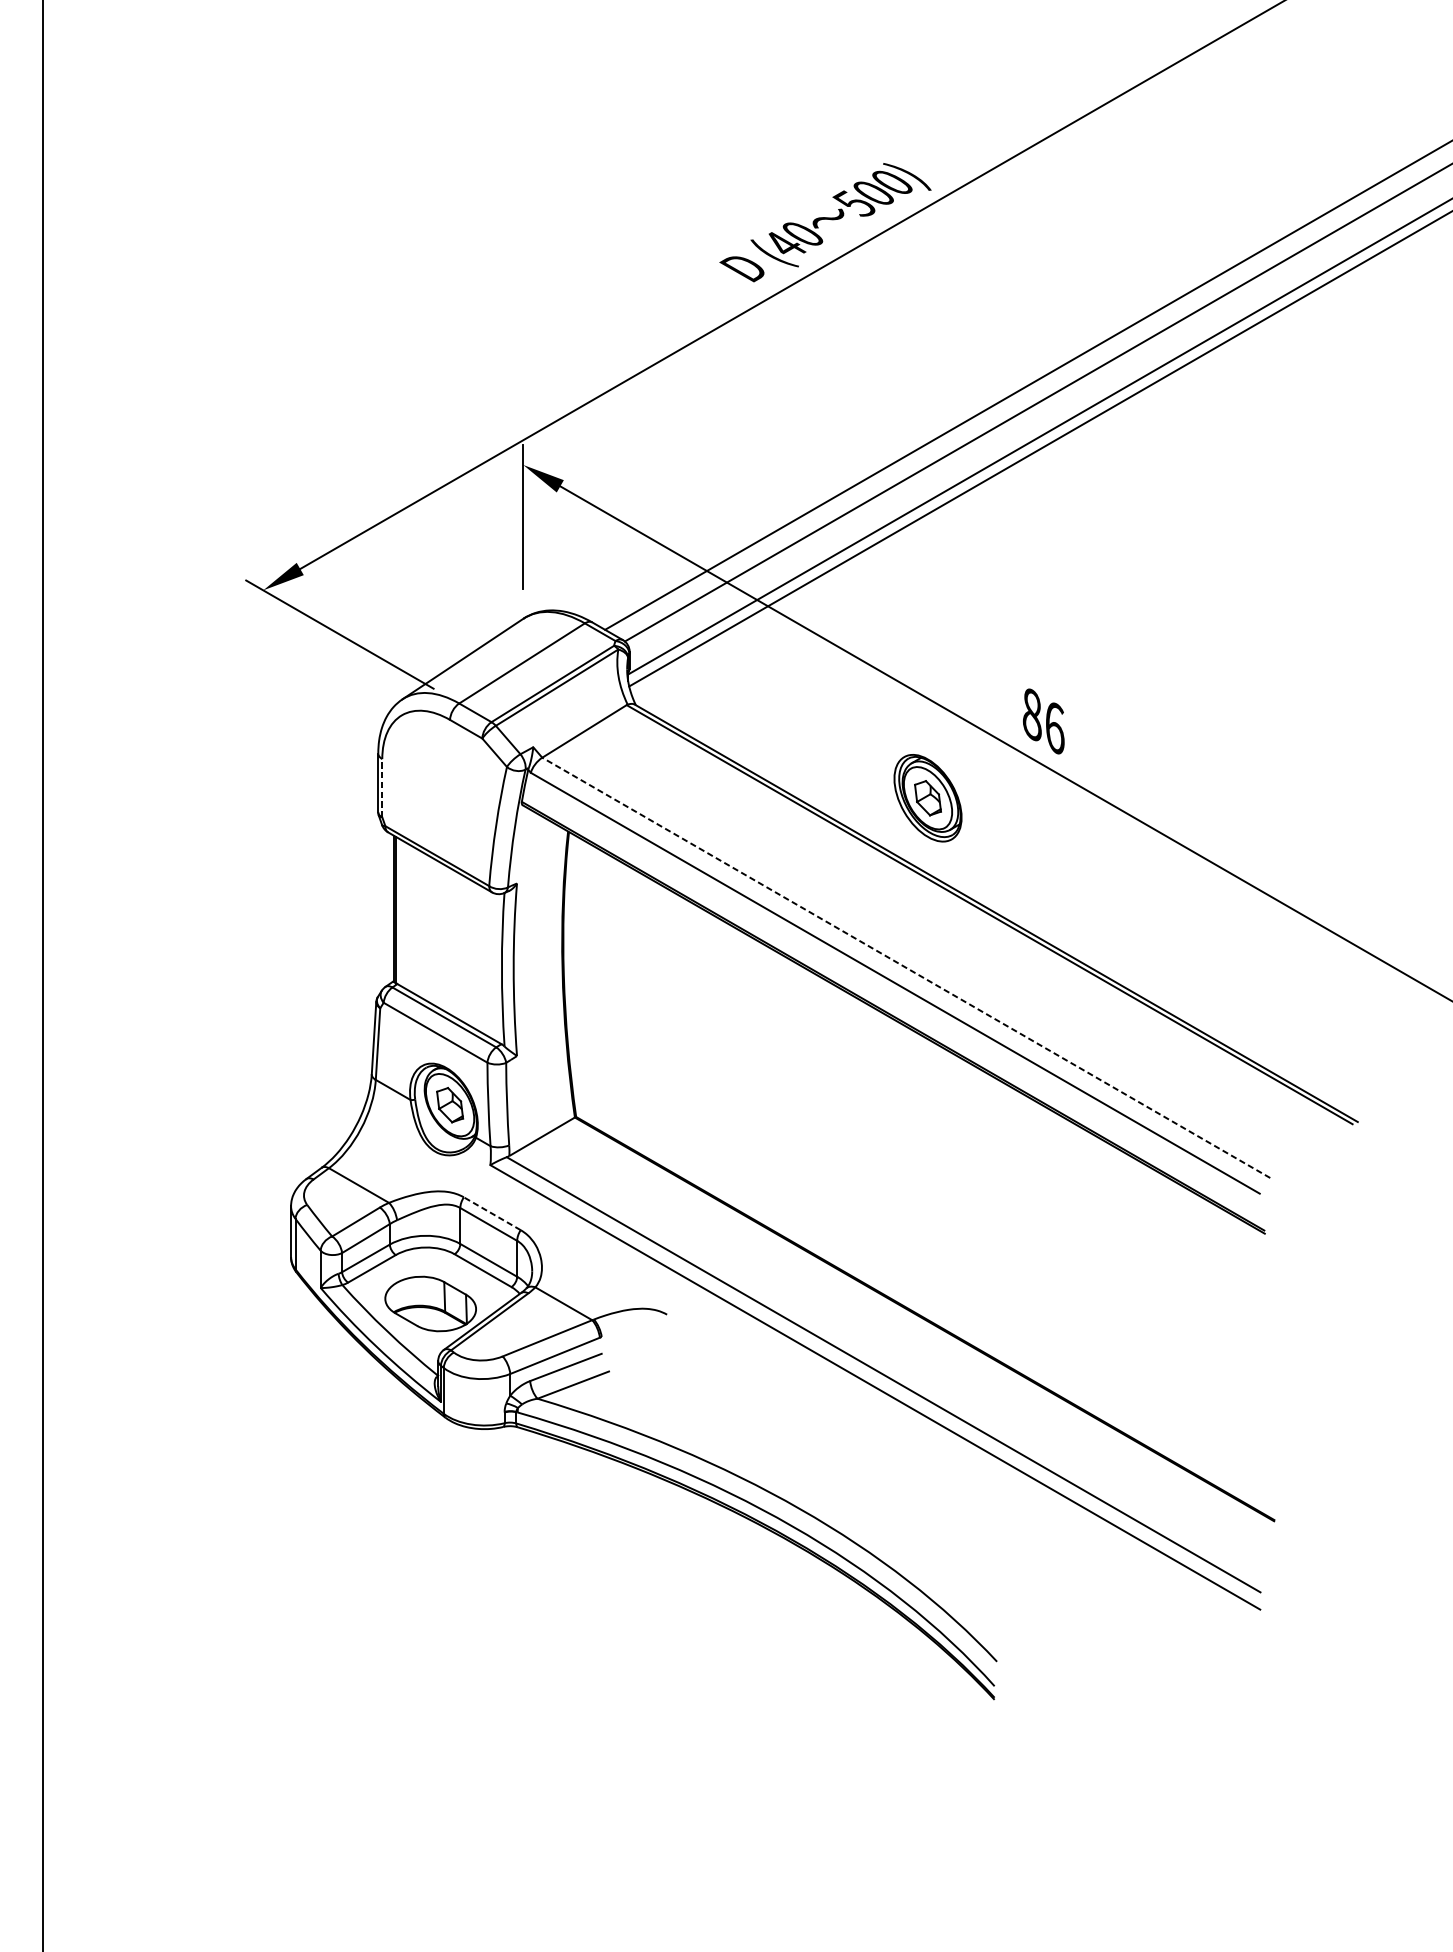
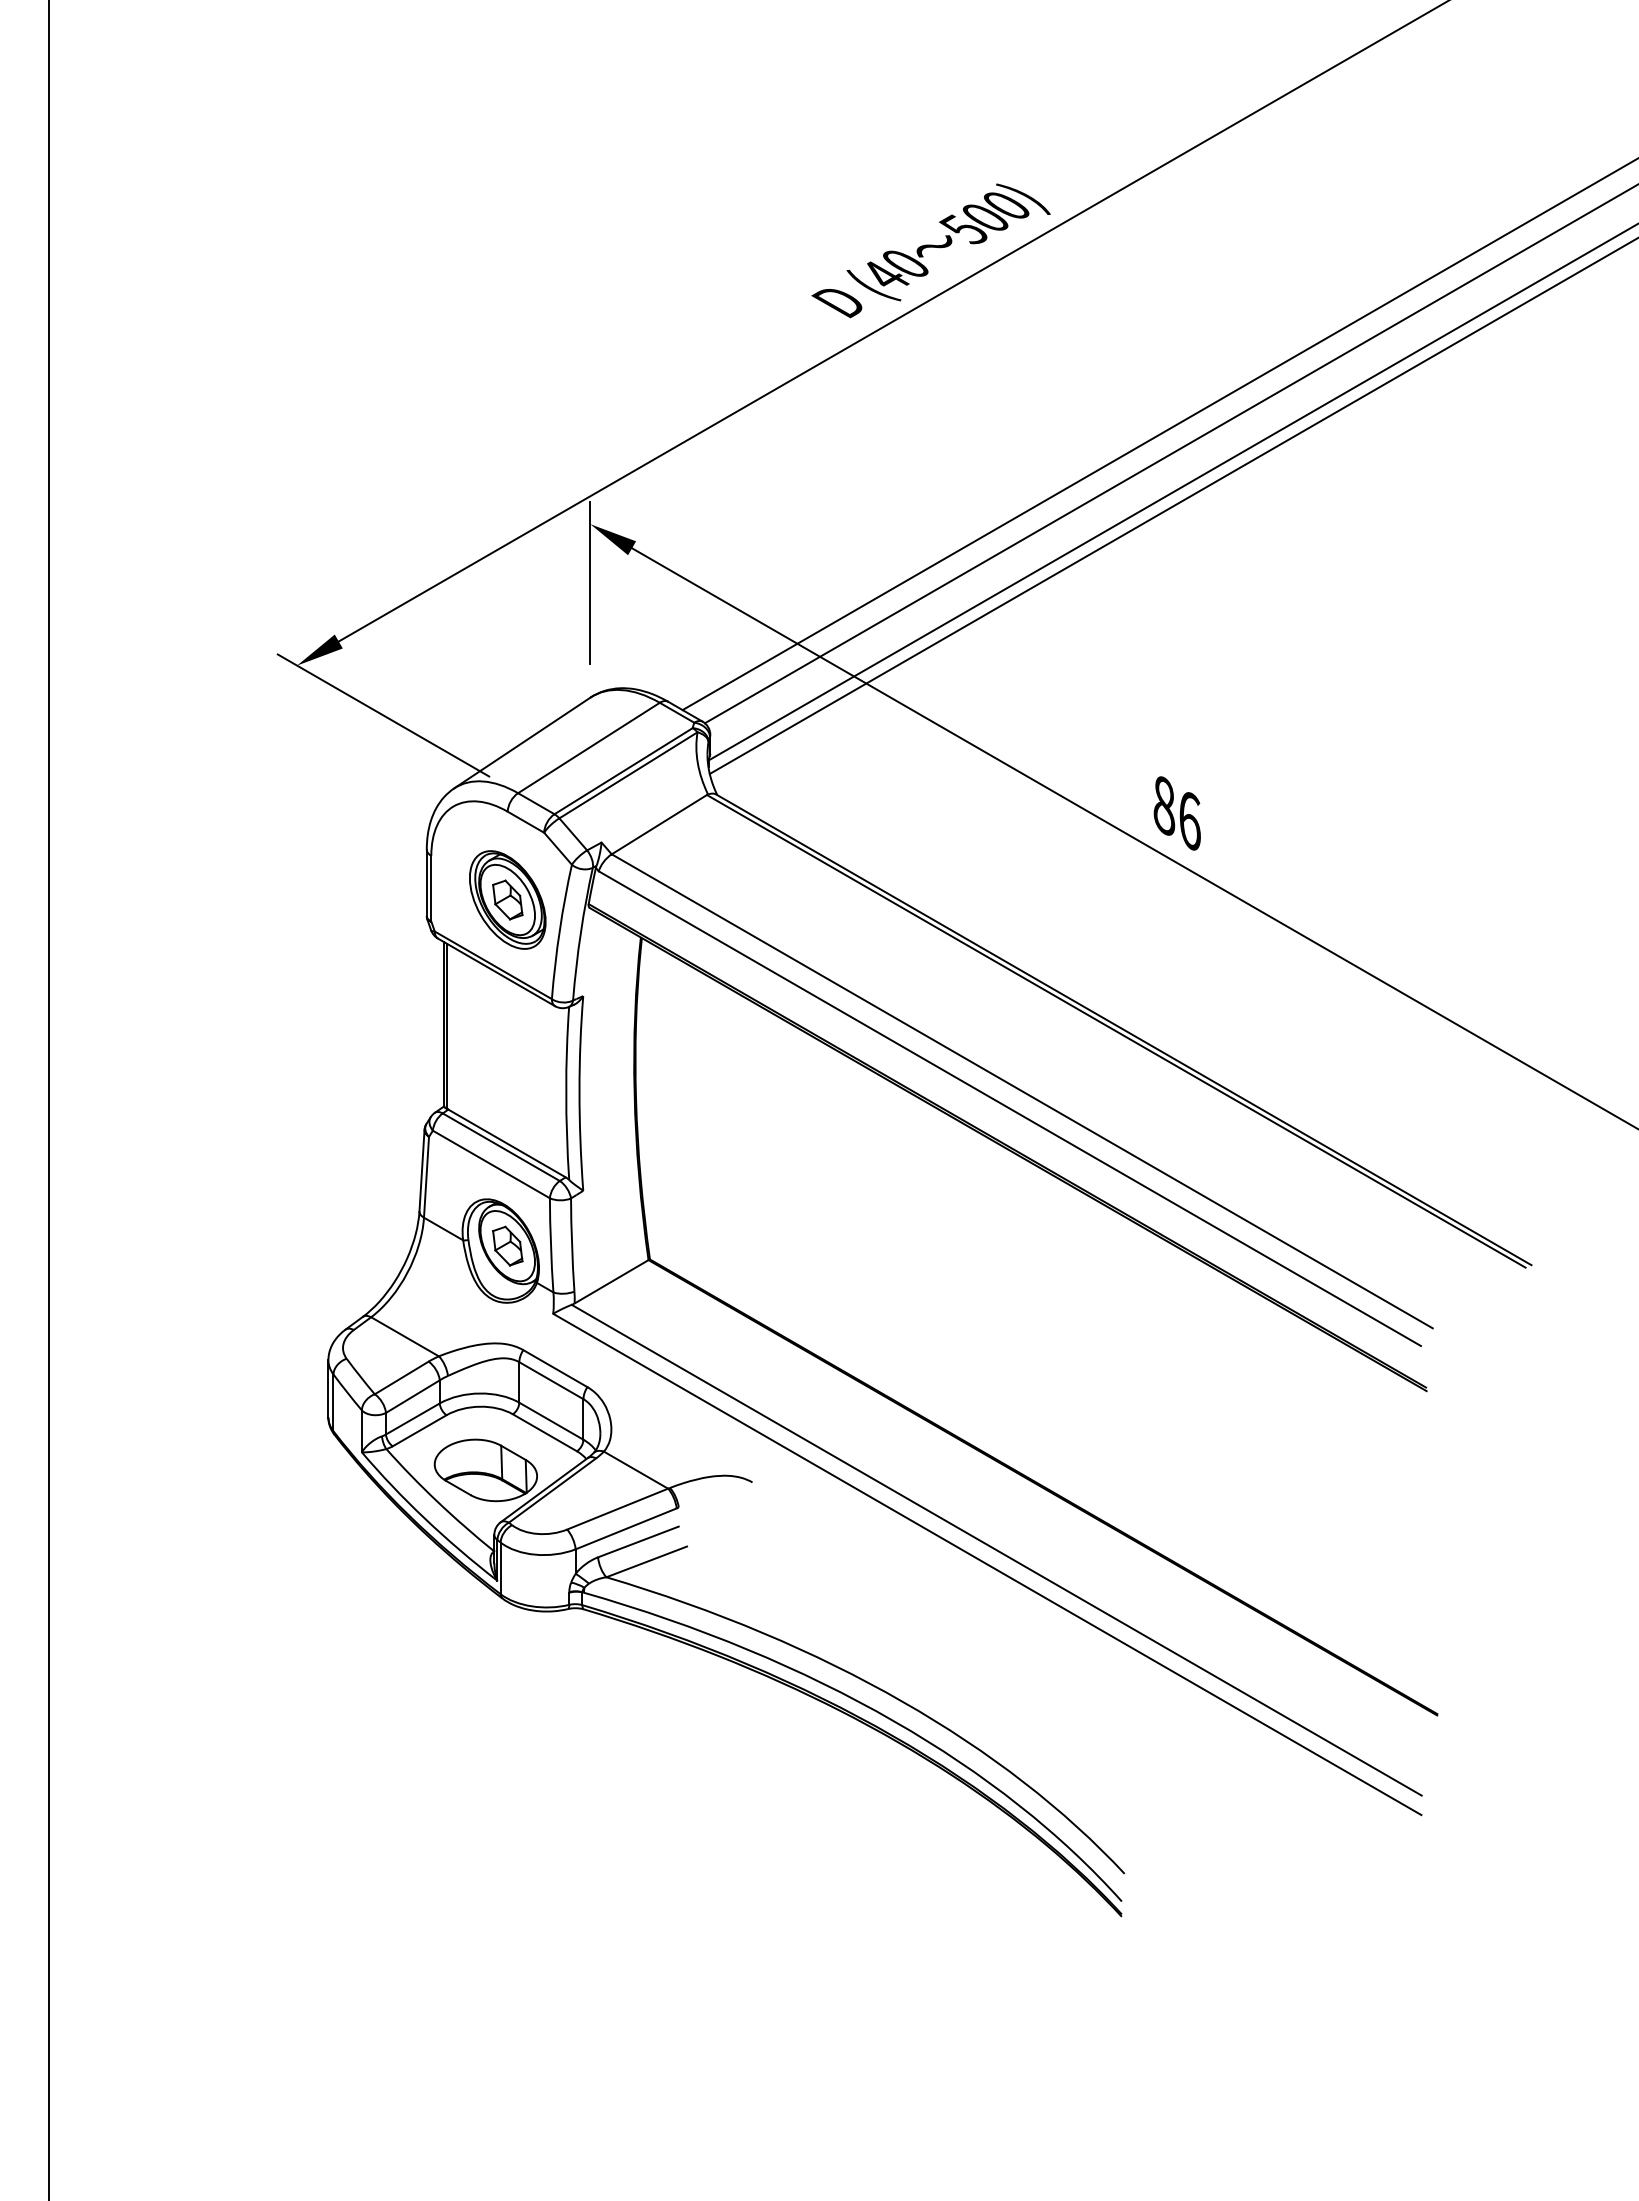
line: (382, 788) -> (431, 888), dashed -> solid
part: (927, 797) -> (507, 899), moved
line: (906, 968) -> (1022, 1091), dashed -> solid
line: (491, 1213) -> (554, 1368), dashed -> solid

